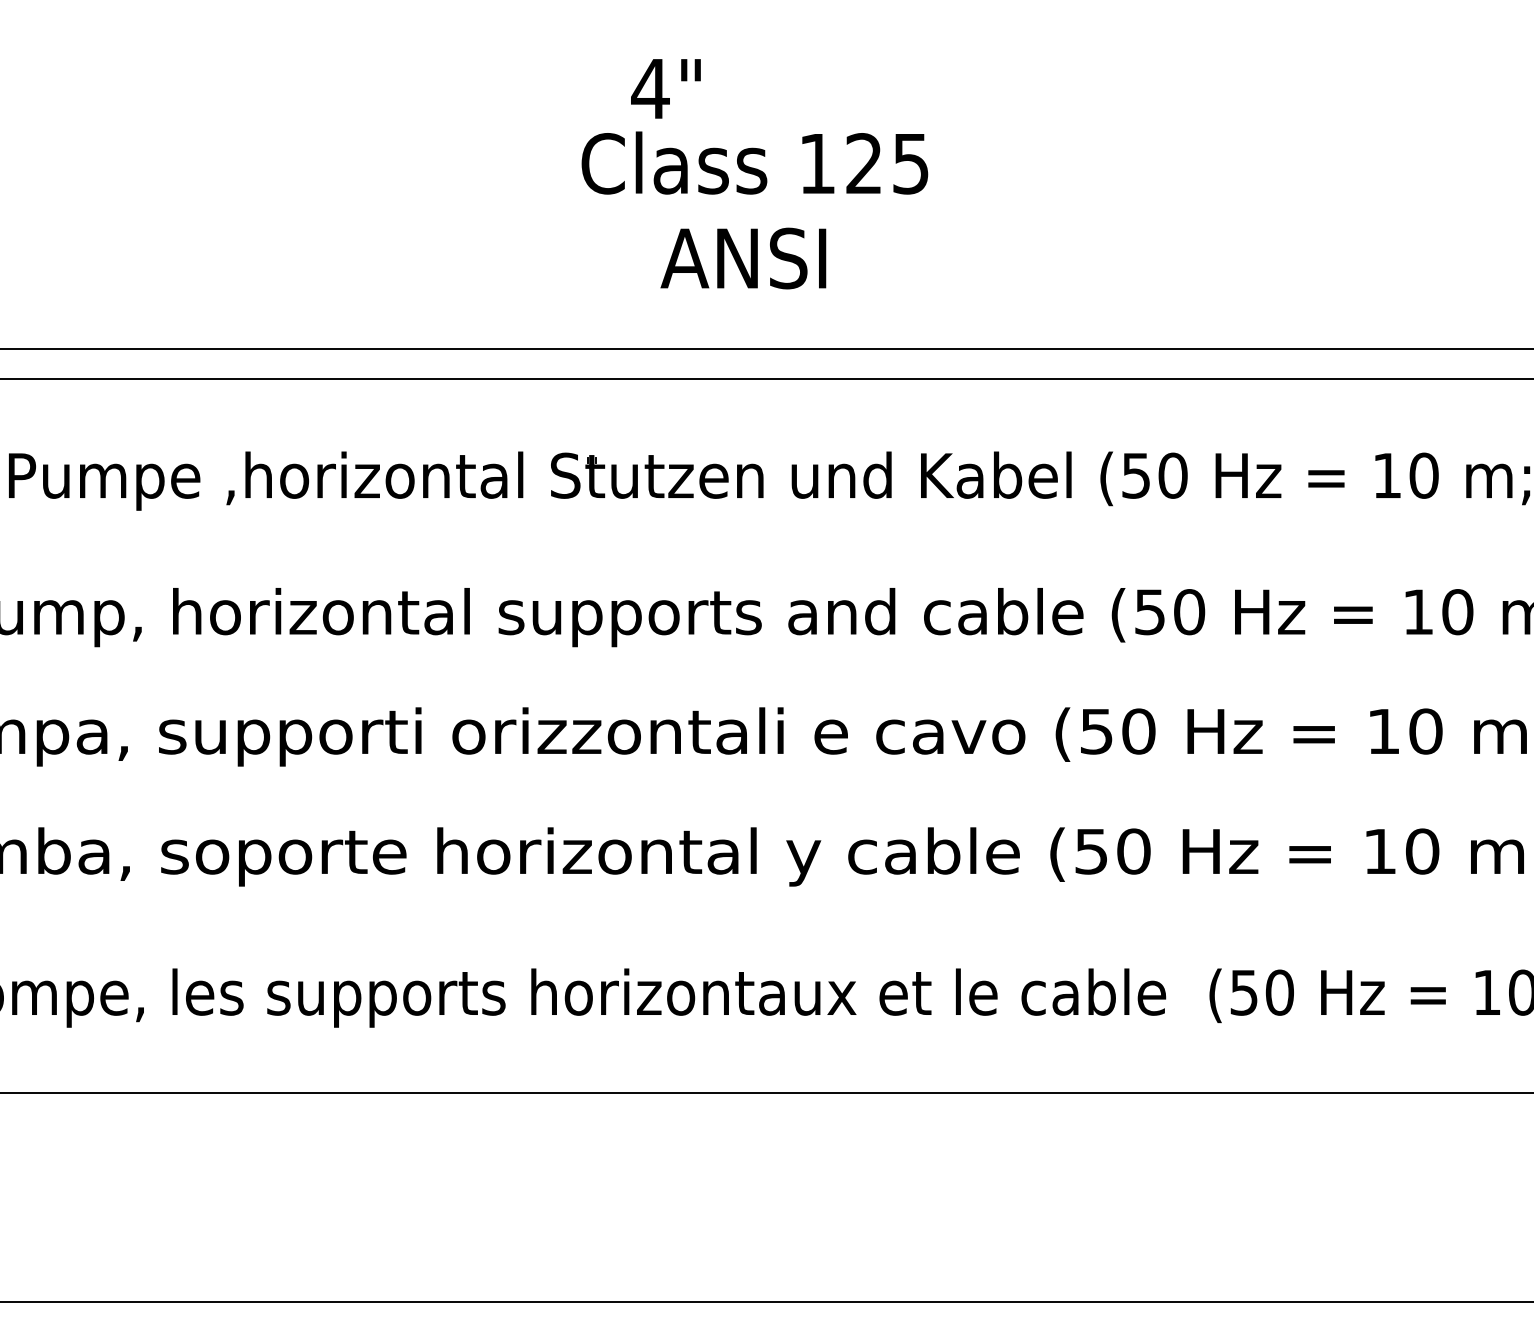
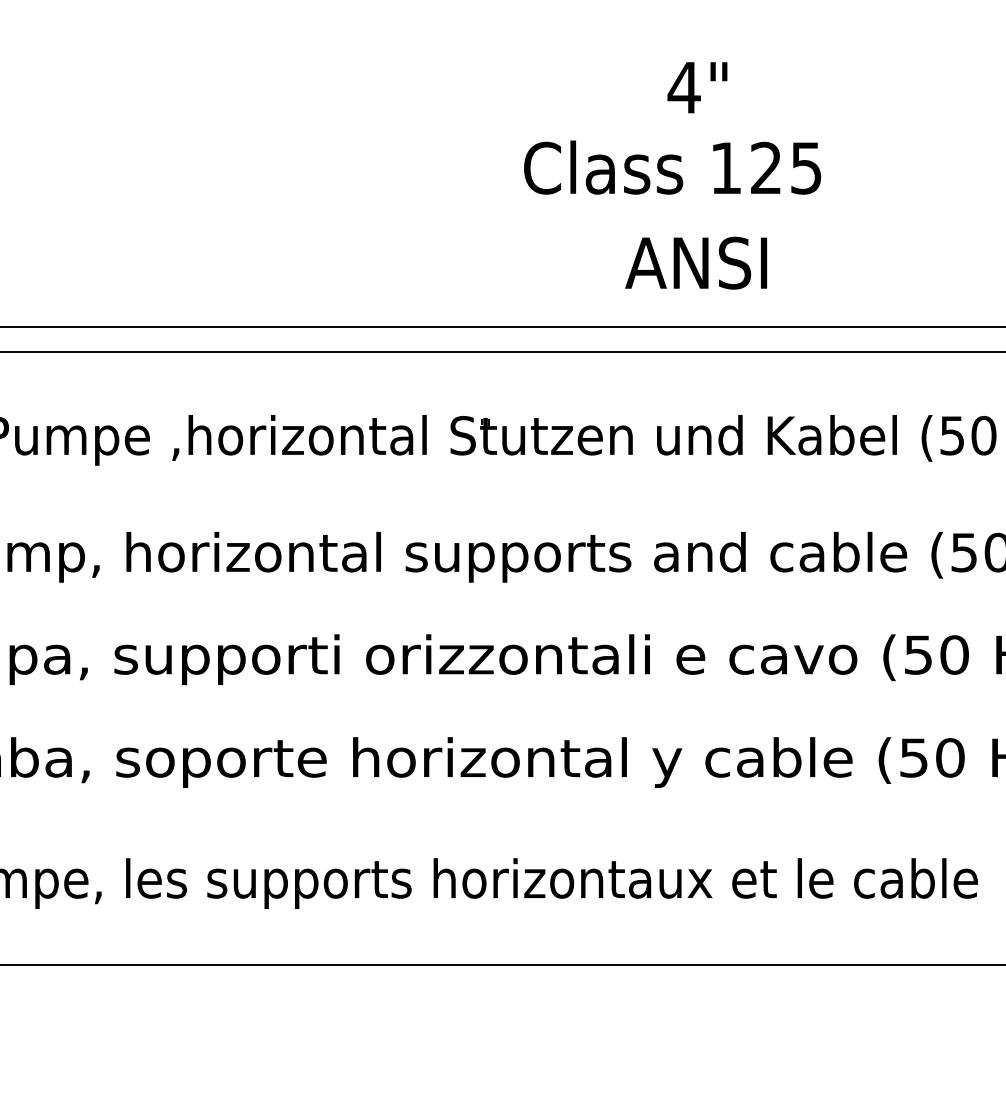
text: (665, 88) -> (697, 87), moved
text: (754, 162) -> (672, 167), moved
text: (743, 258) -> (696, 263), moved

